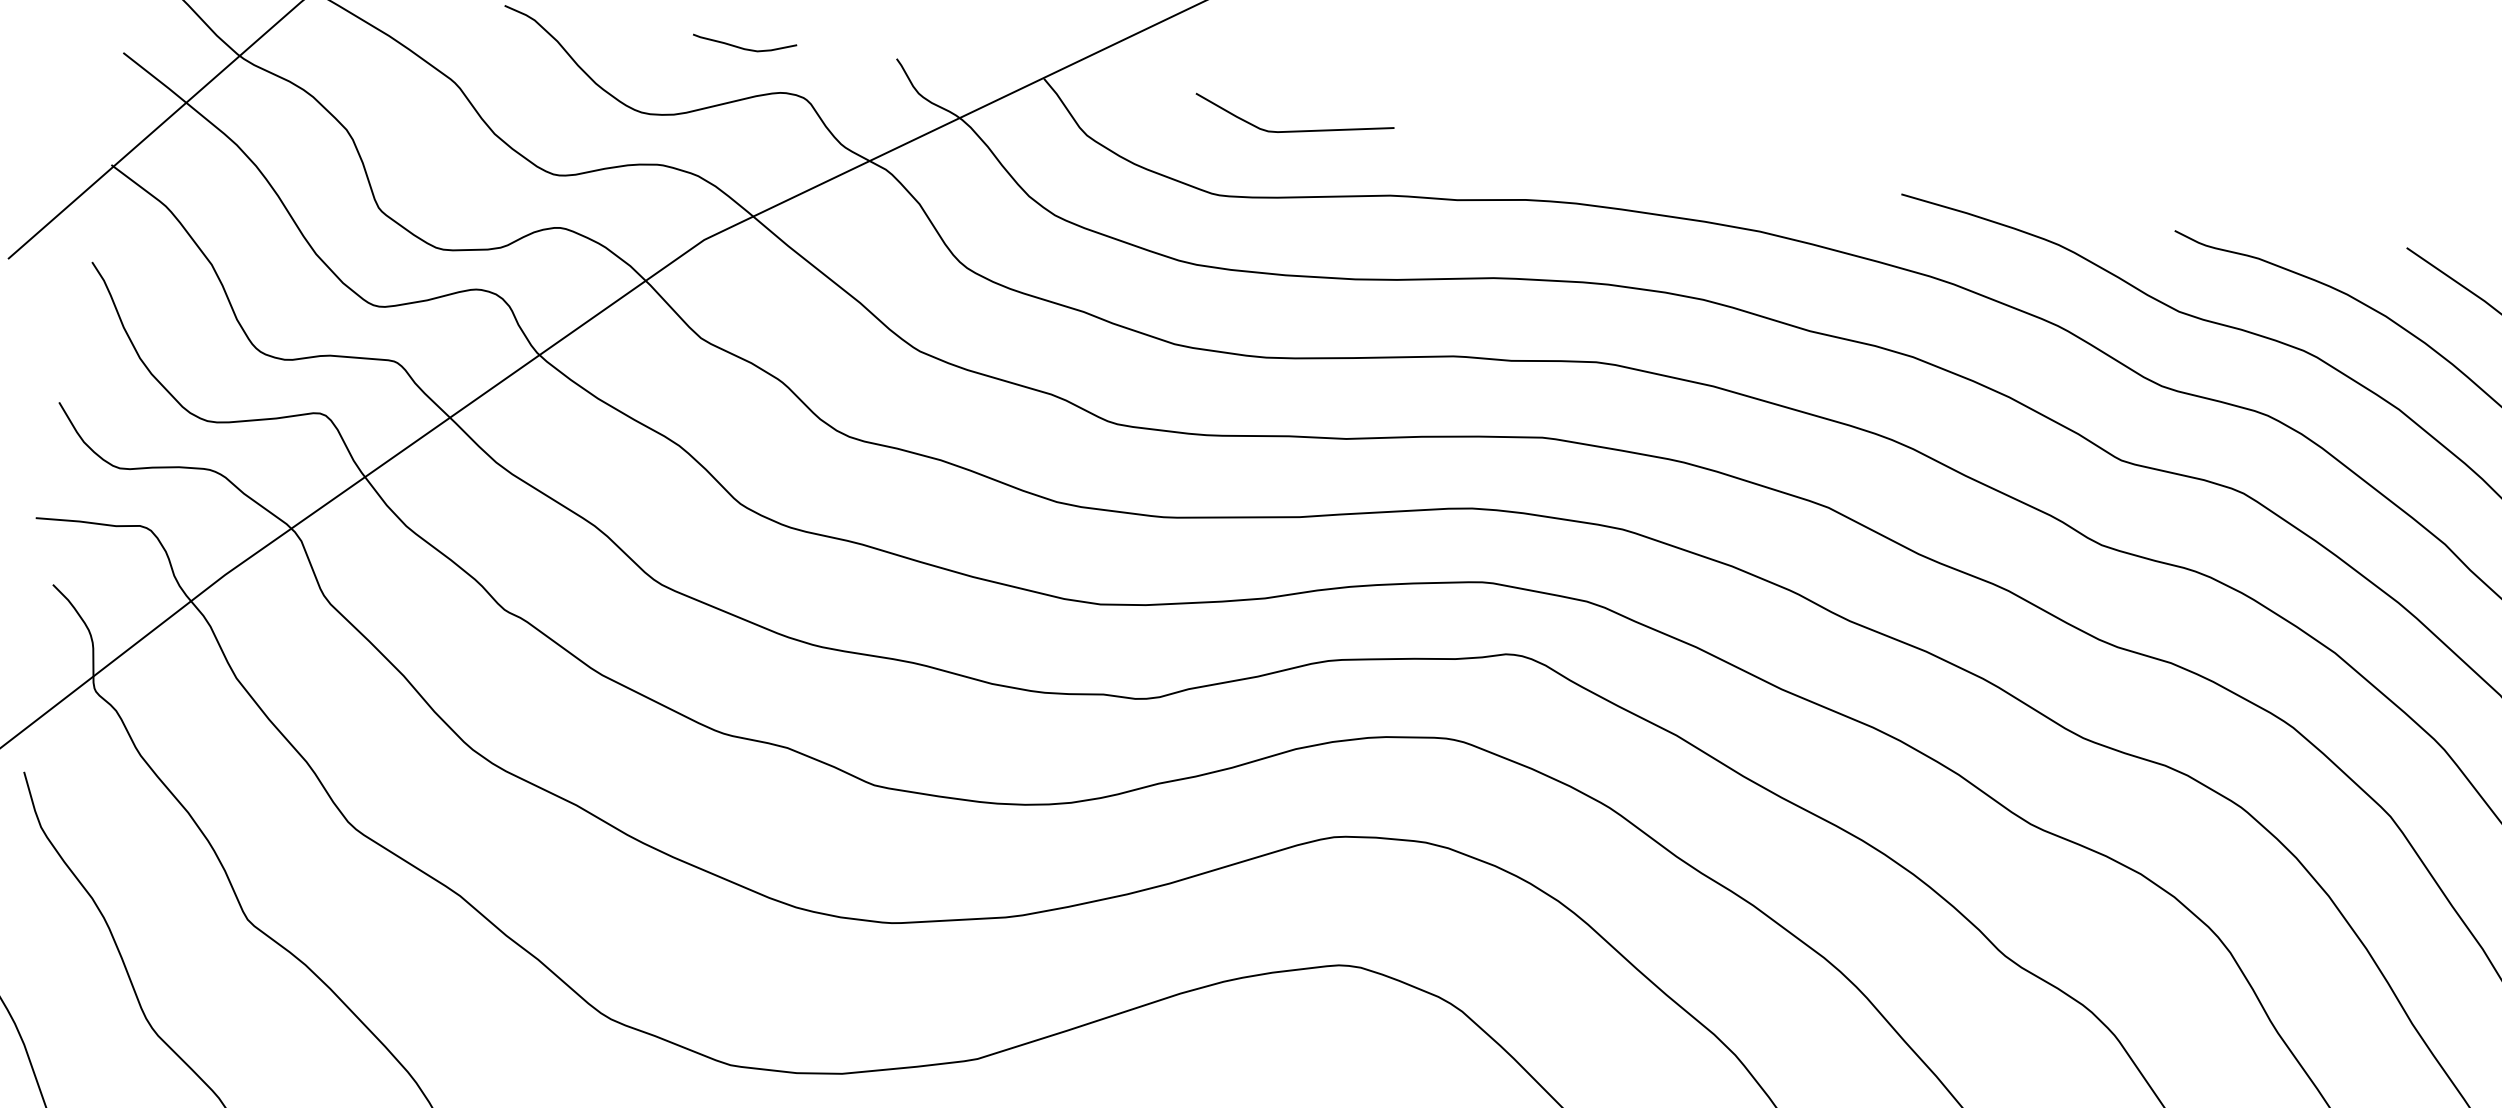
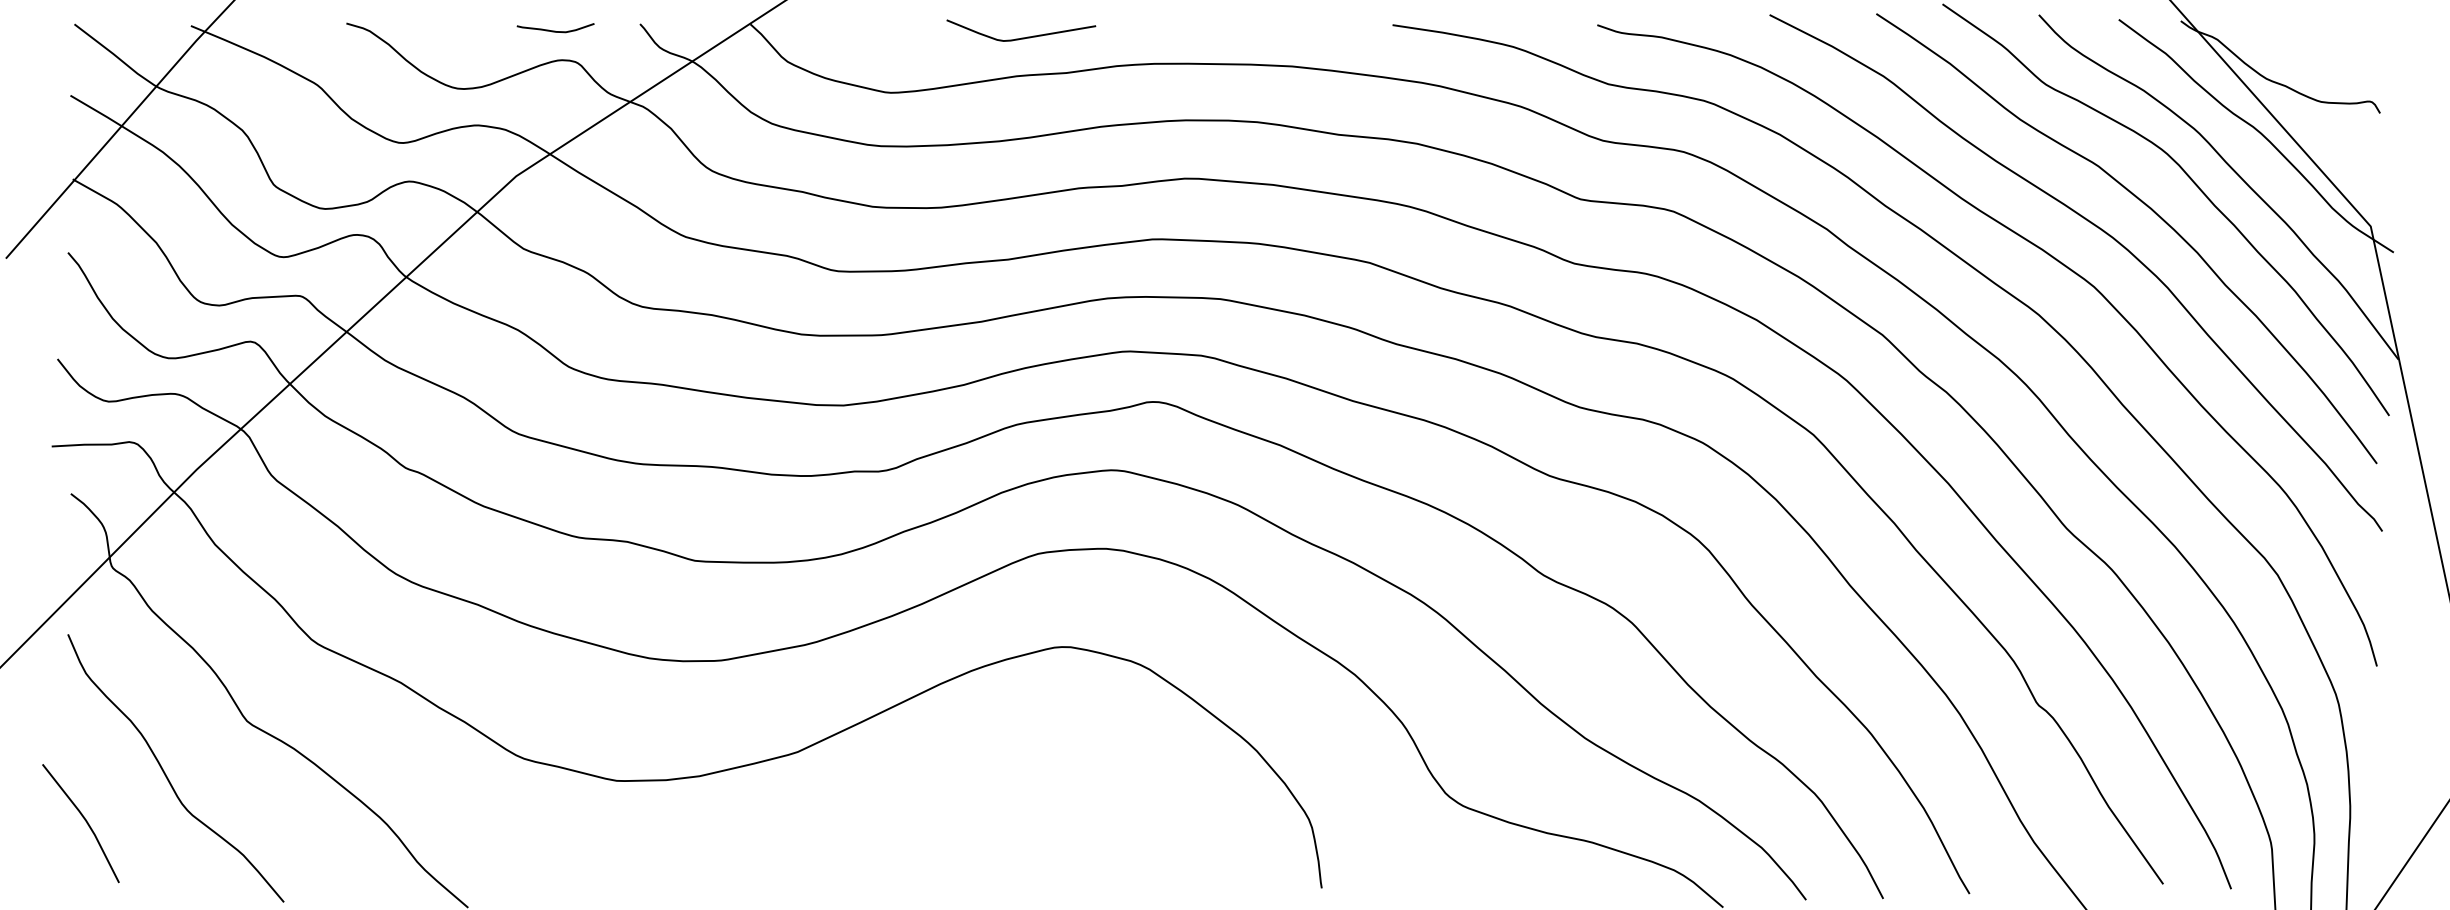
curve: (743, 47) -> (555, 30), moved
curve: (1292, 129) -> (1021, 37), moved

